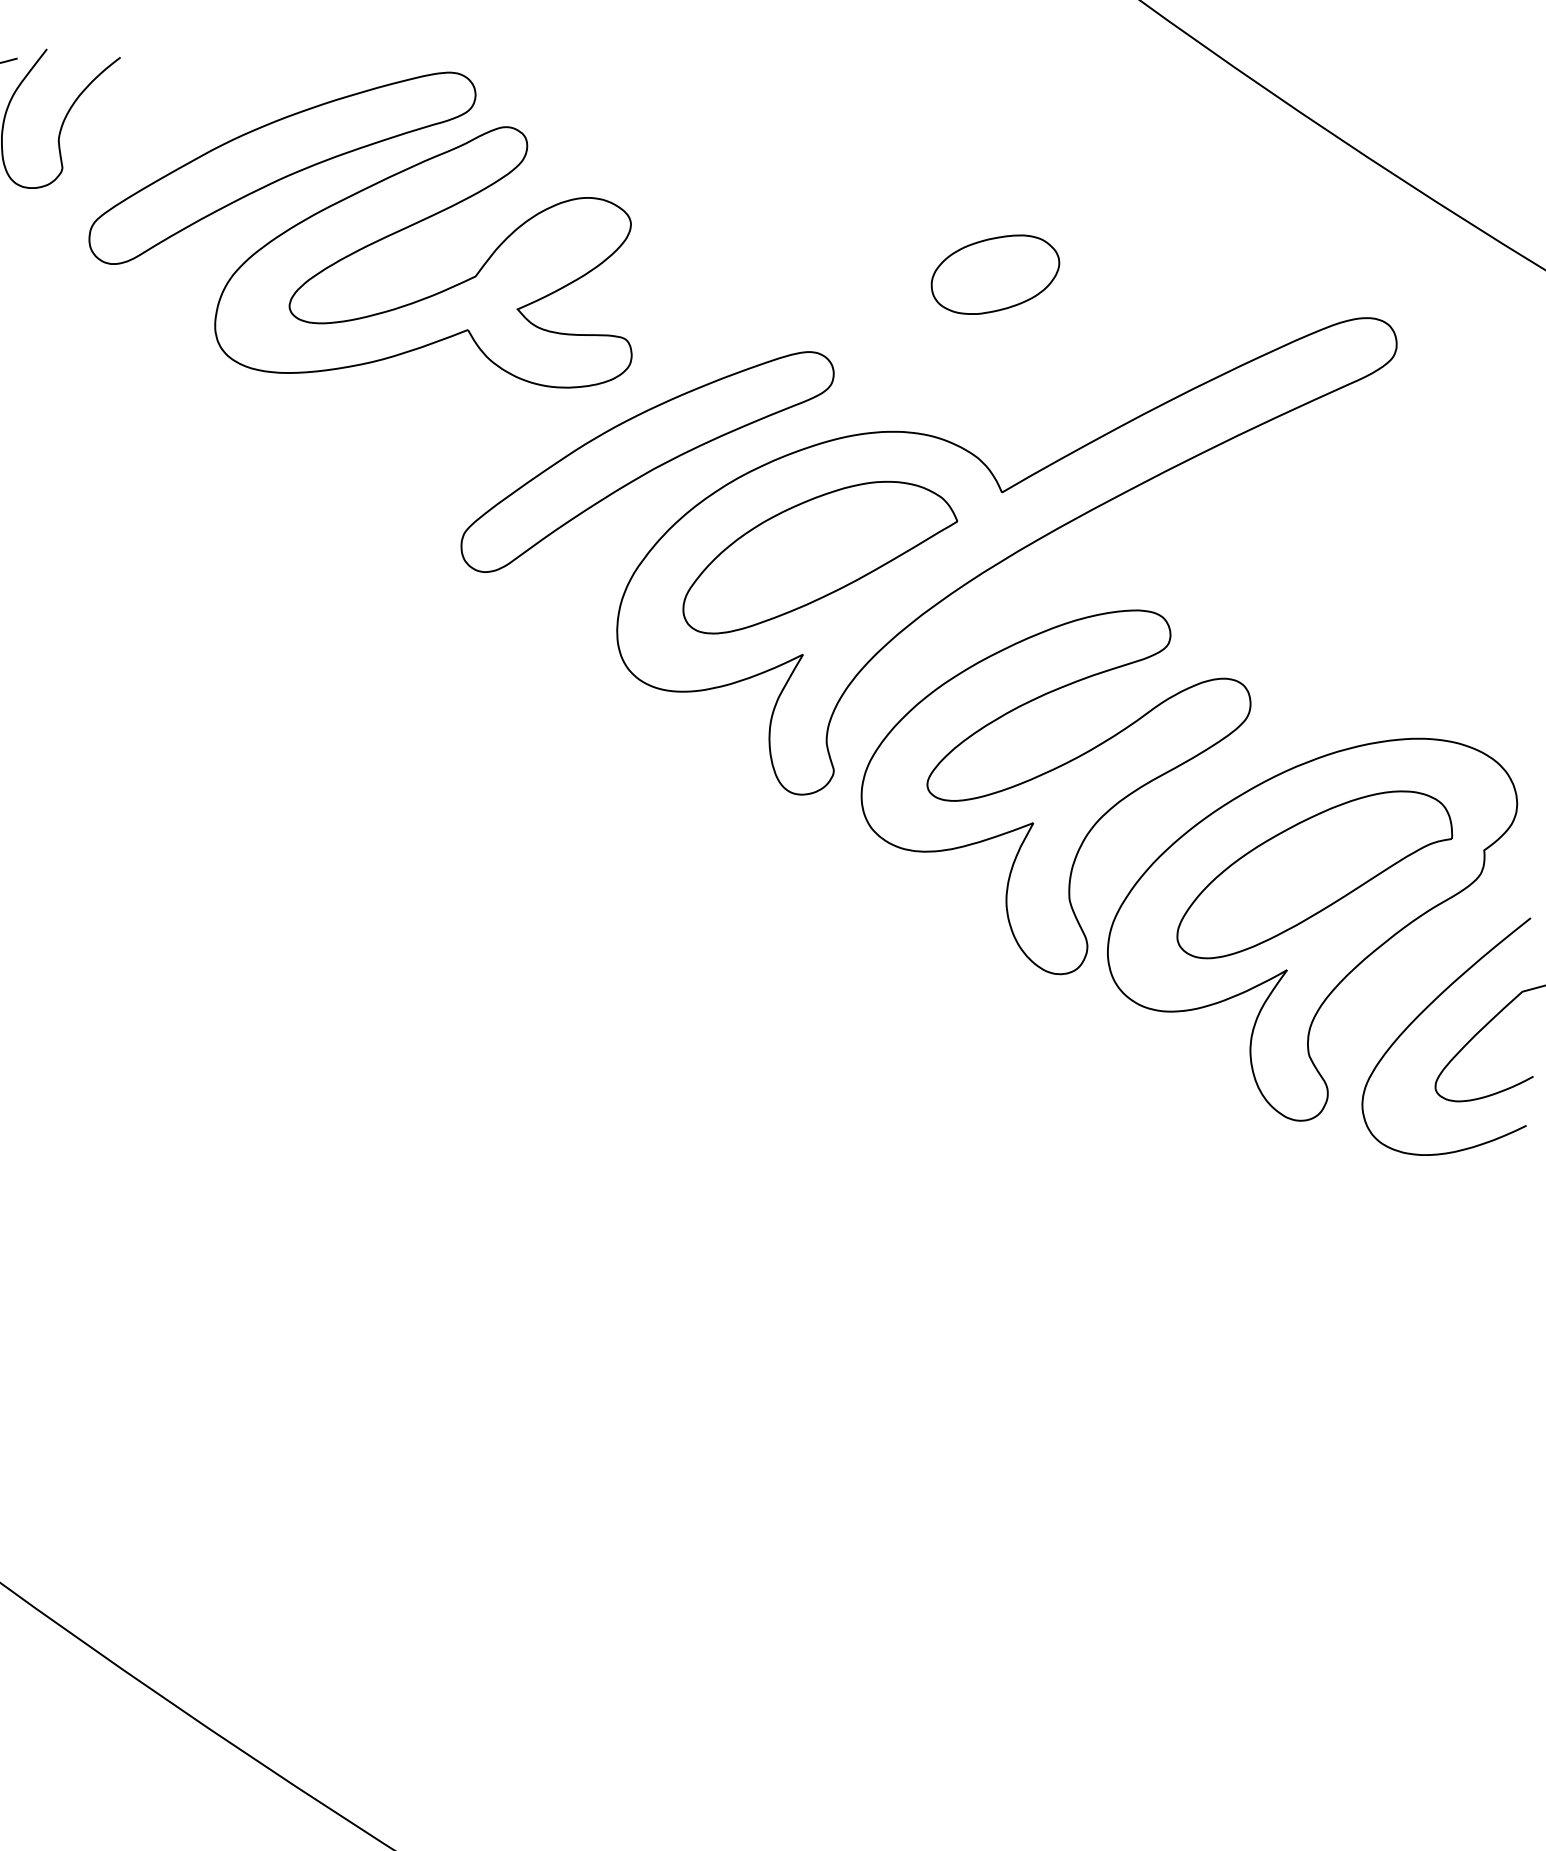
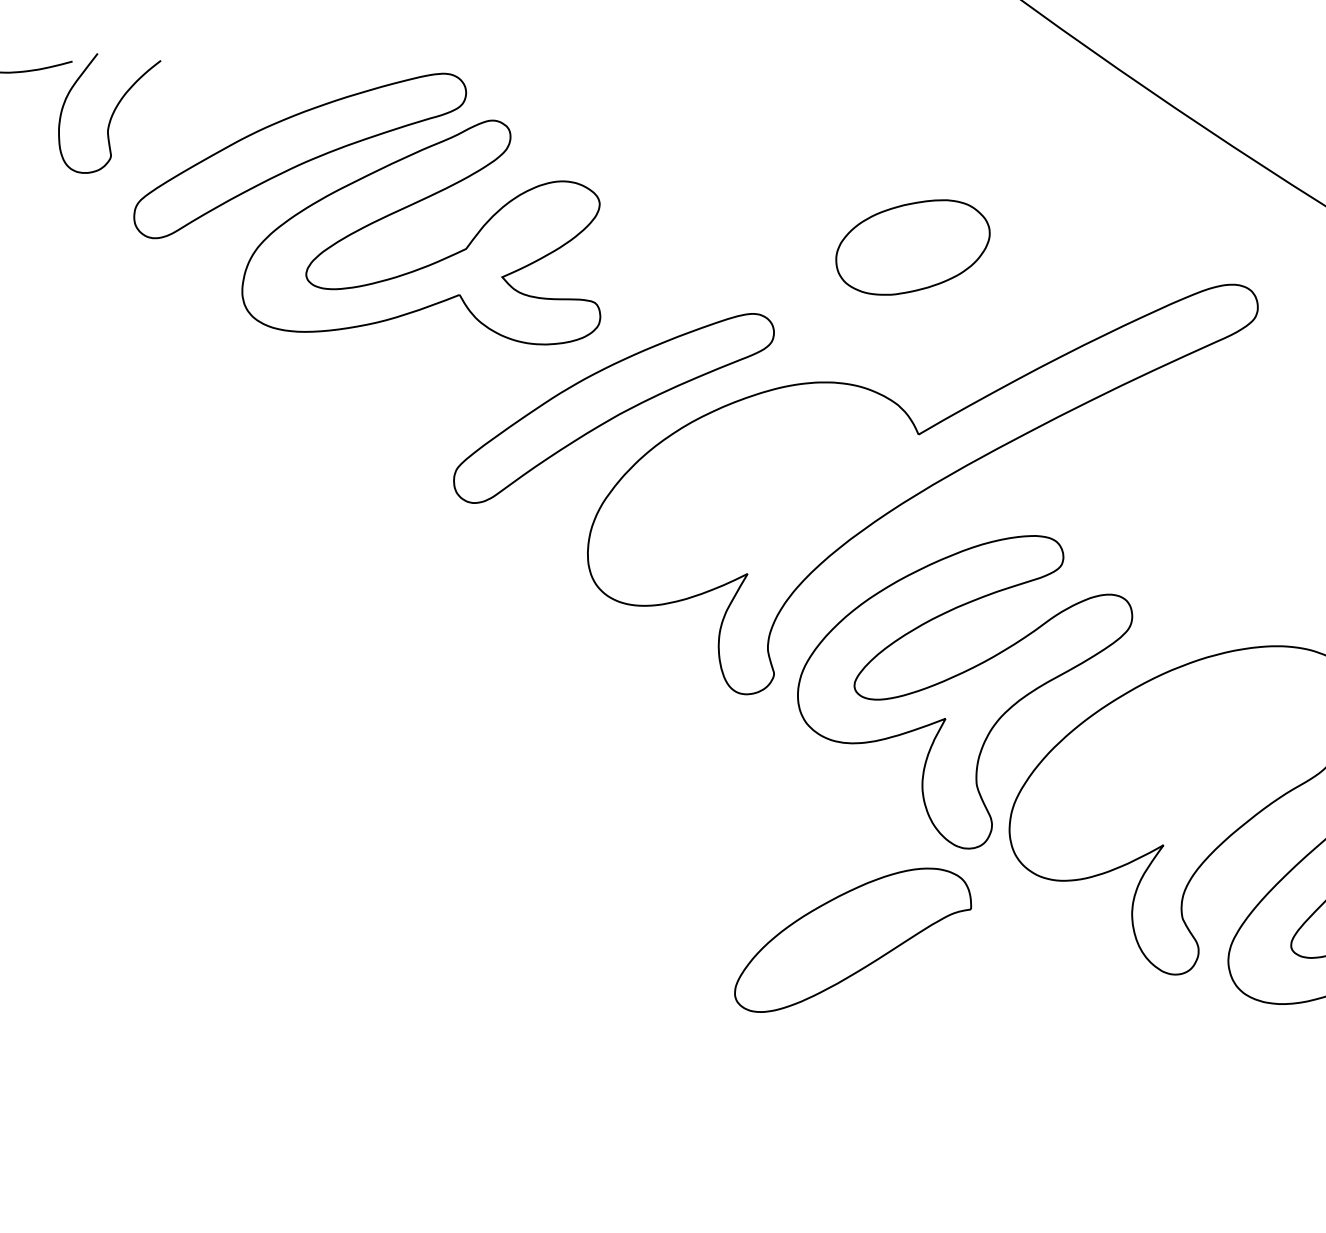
part: (995, 274) -> (913, 247), size x1.4
part: (820, 557) -> (762, 490), removed
part: (1314, 874) -> (852, 939), moved

